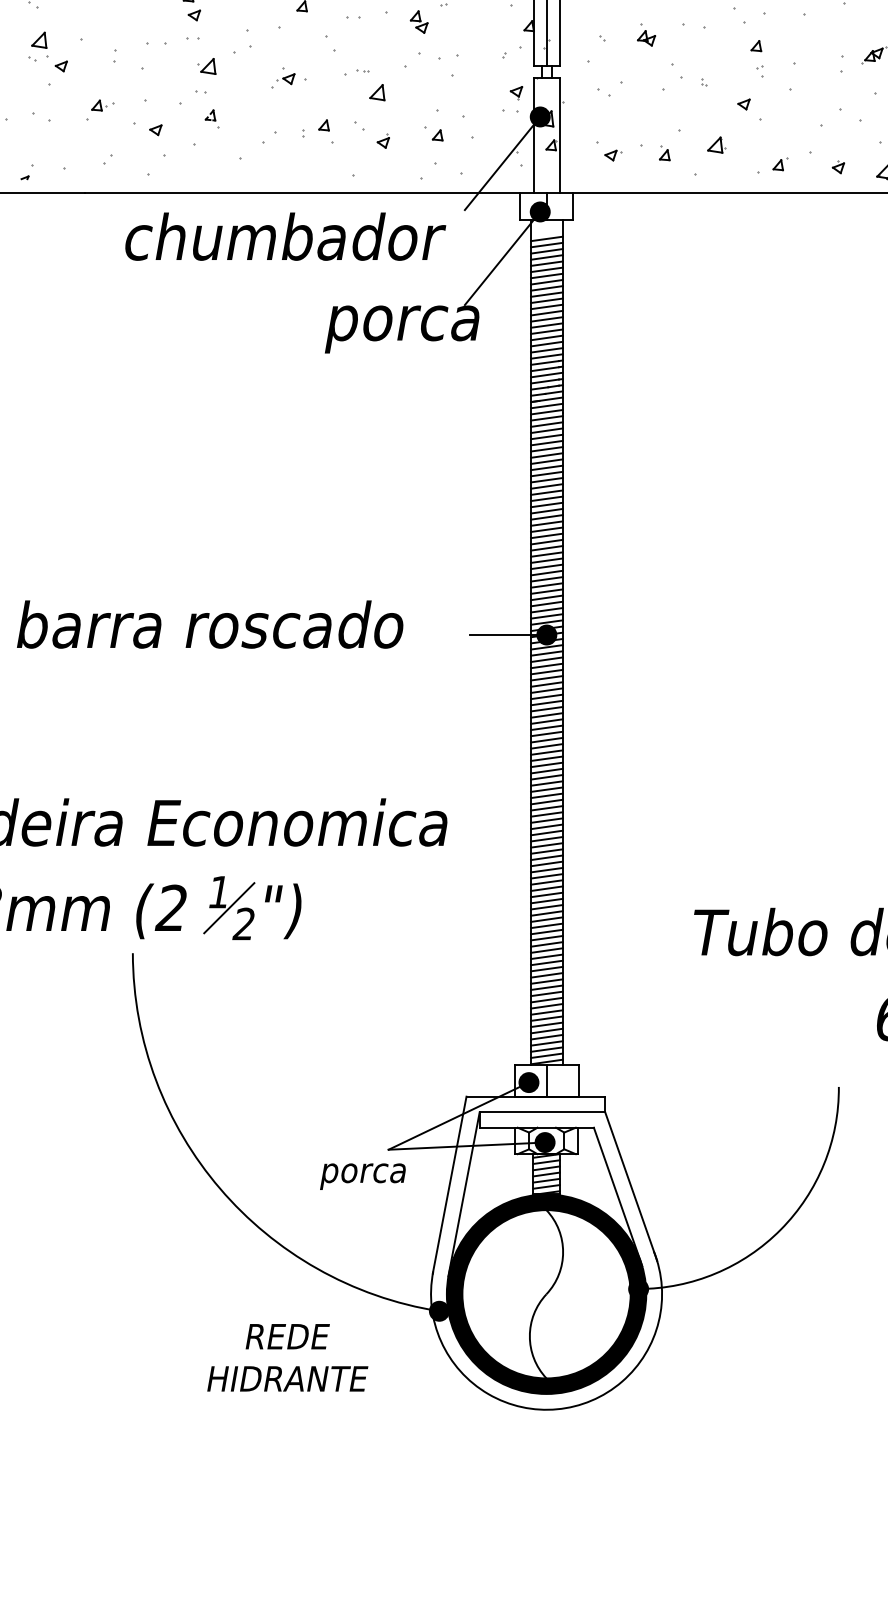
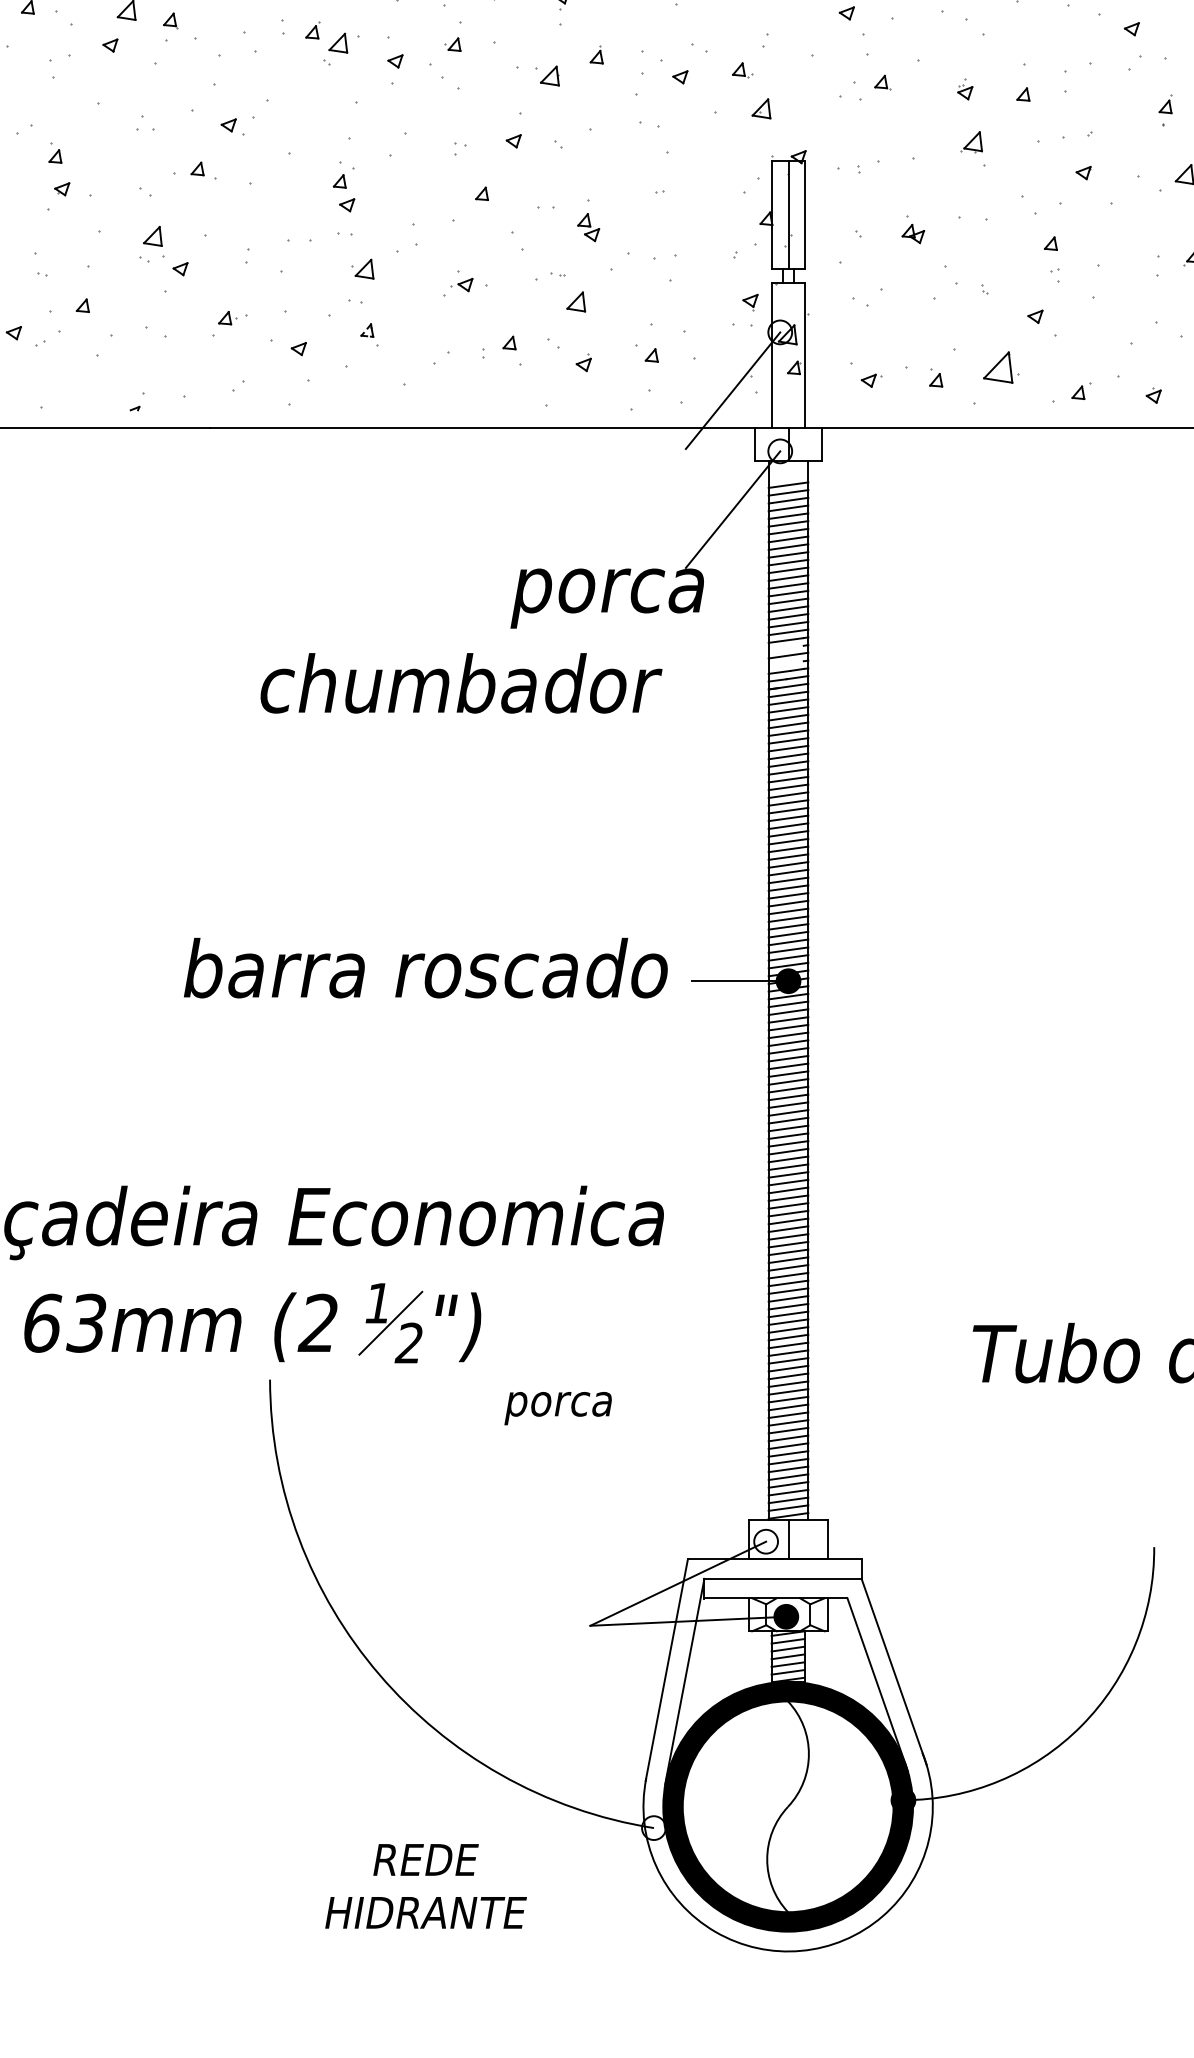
part: (419, 22) -> (588, 227), moved
fill: (540, 117) -> (780, 332), removed
part: (716, 144) -> (1001, 367), size x1.6
fill: (540, 212) -> (780, 451), removed
text: (285, 236) -> (461, 683), moved
line: (544, 368) -> (785, 647), removed
line: (544, 381) -> (785, 663), removed
text: (209, 624) -> (425, 967), moved
fill: (528, 1082) -> (765, 1541), removed
text: (362, 1176) -> (557, 1408), moved
fill: (439, 1311) -> (653, 1828), removed
text: (287, 1357) -> (425, 1886), moved

